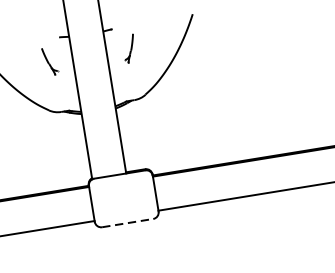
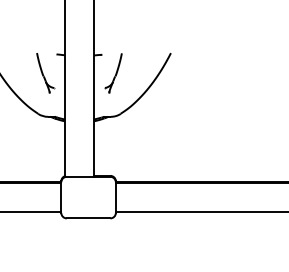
part: (129, 48) -> (113, 73), size x1.67
part: (49, 61) -> (45, 73), size x1.67
line: (127, 223) -> (88, 218), dashed -> solid

